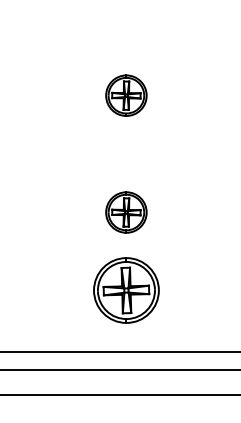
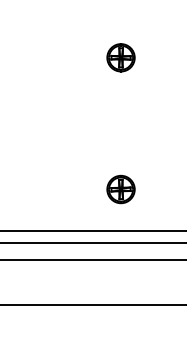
part: (125, 212) -> (120, 136), removed
part: (125, 290) -> (120, 189), size x0.62

